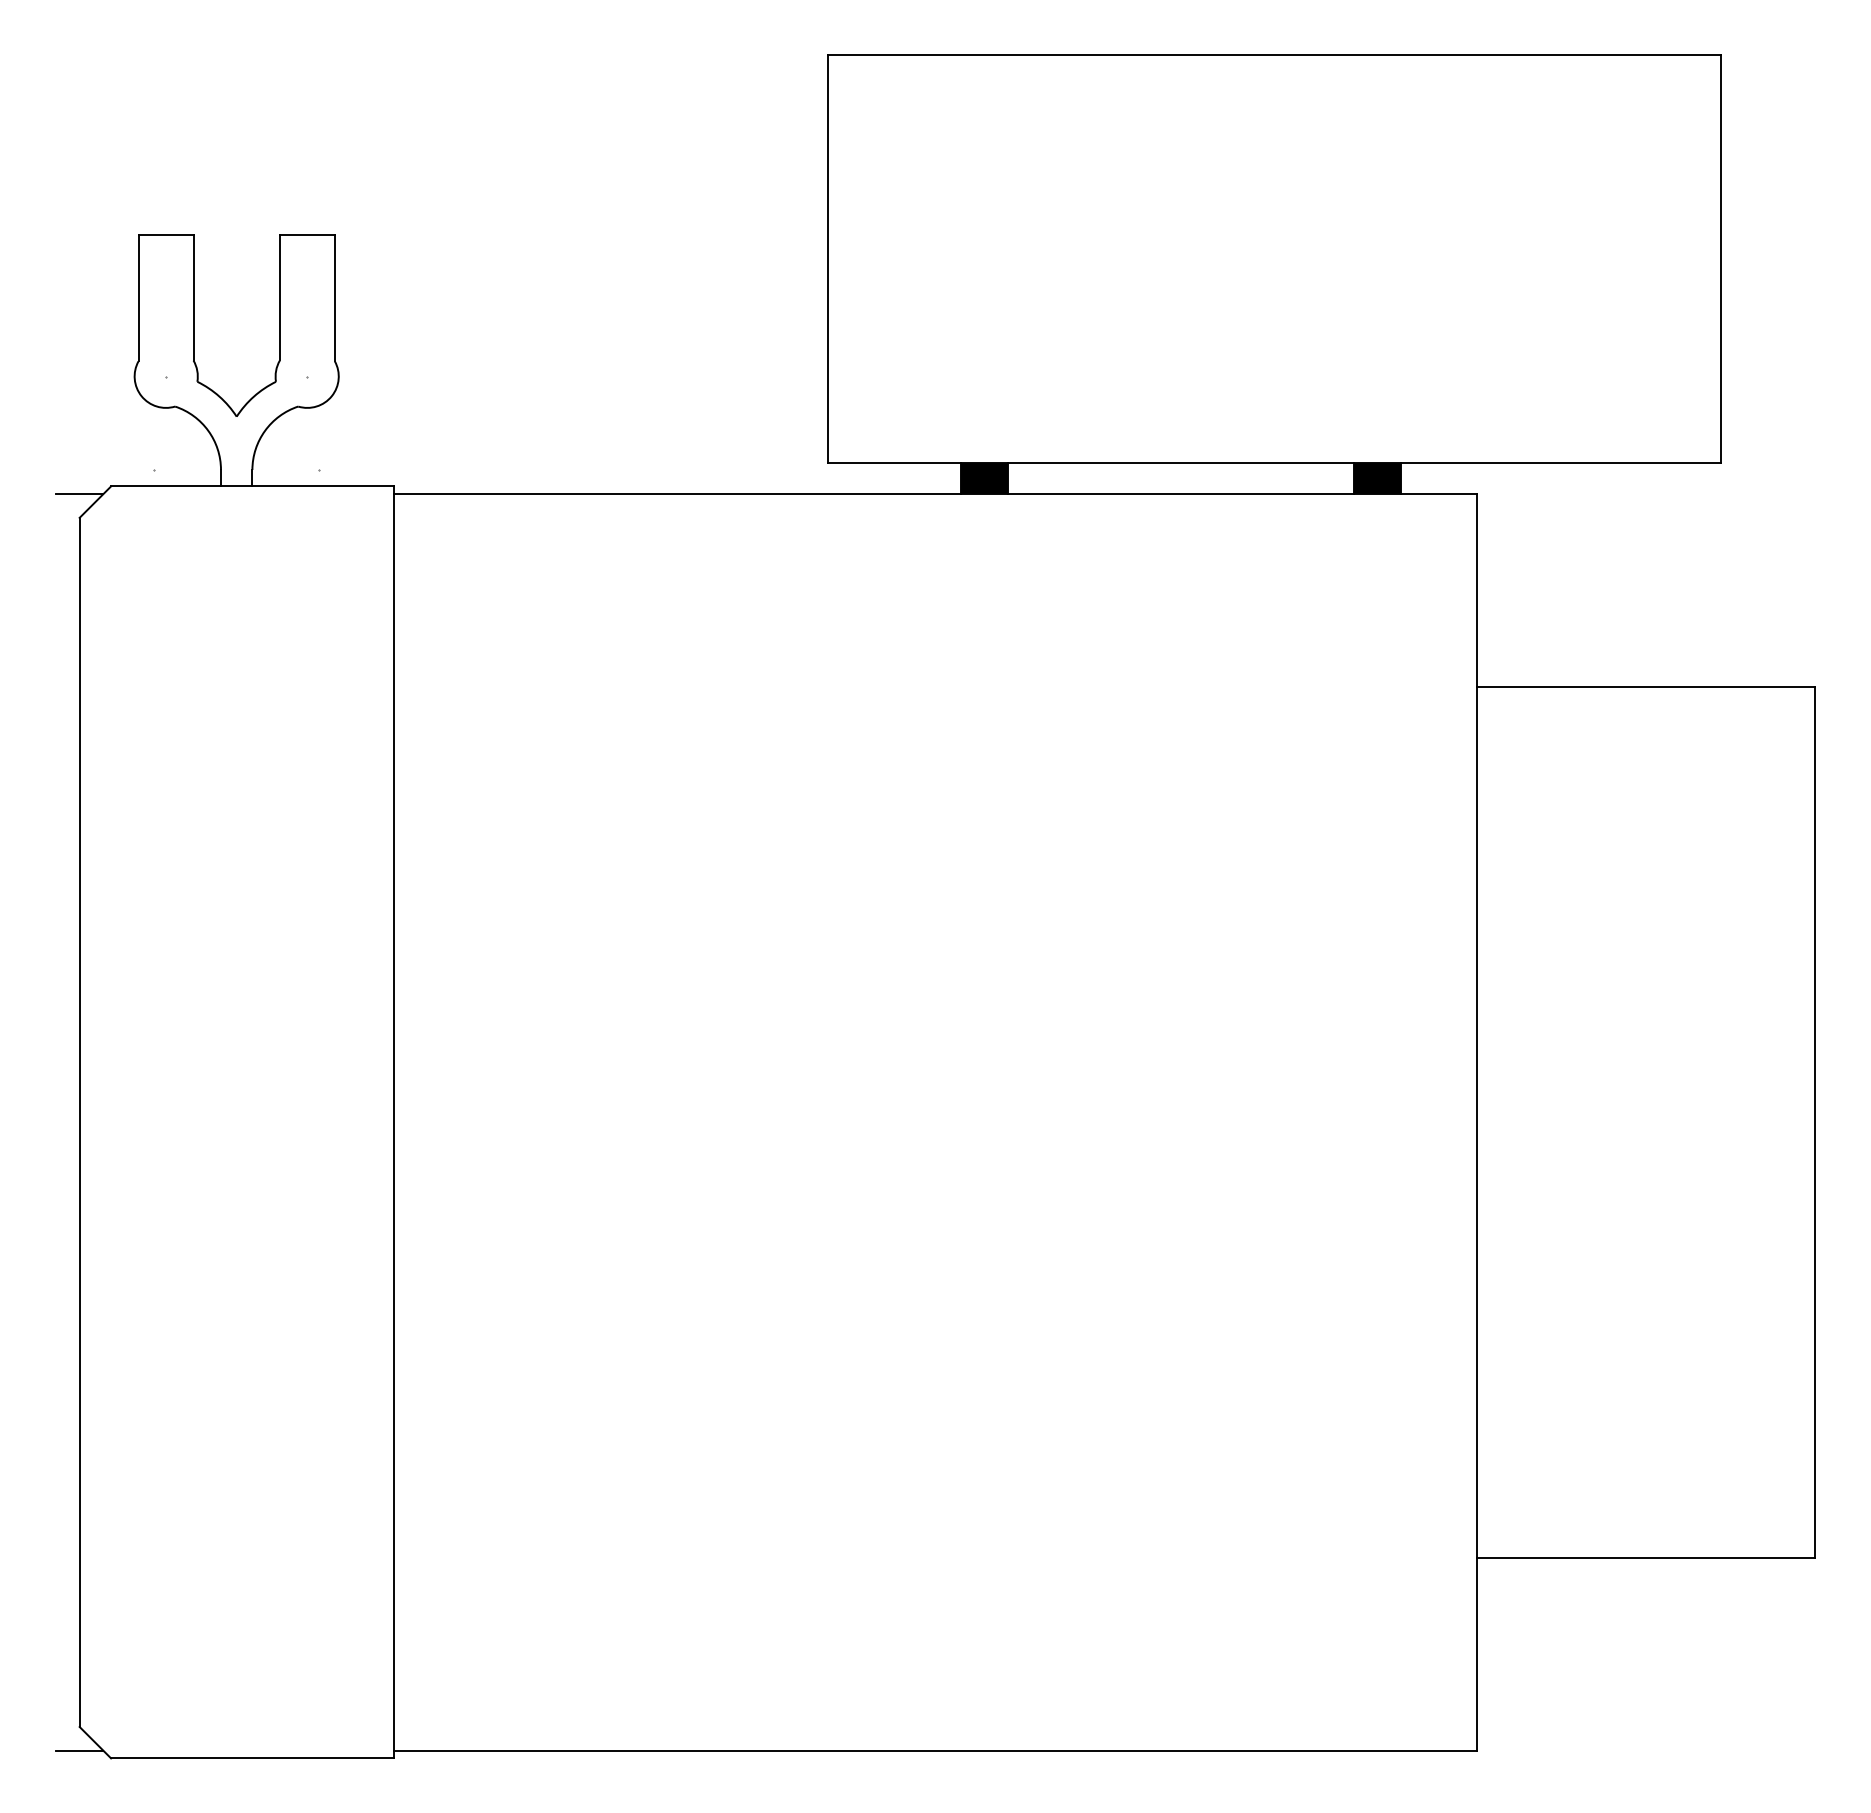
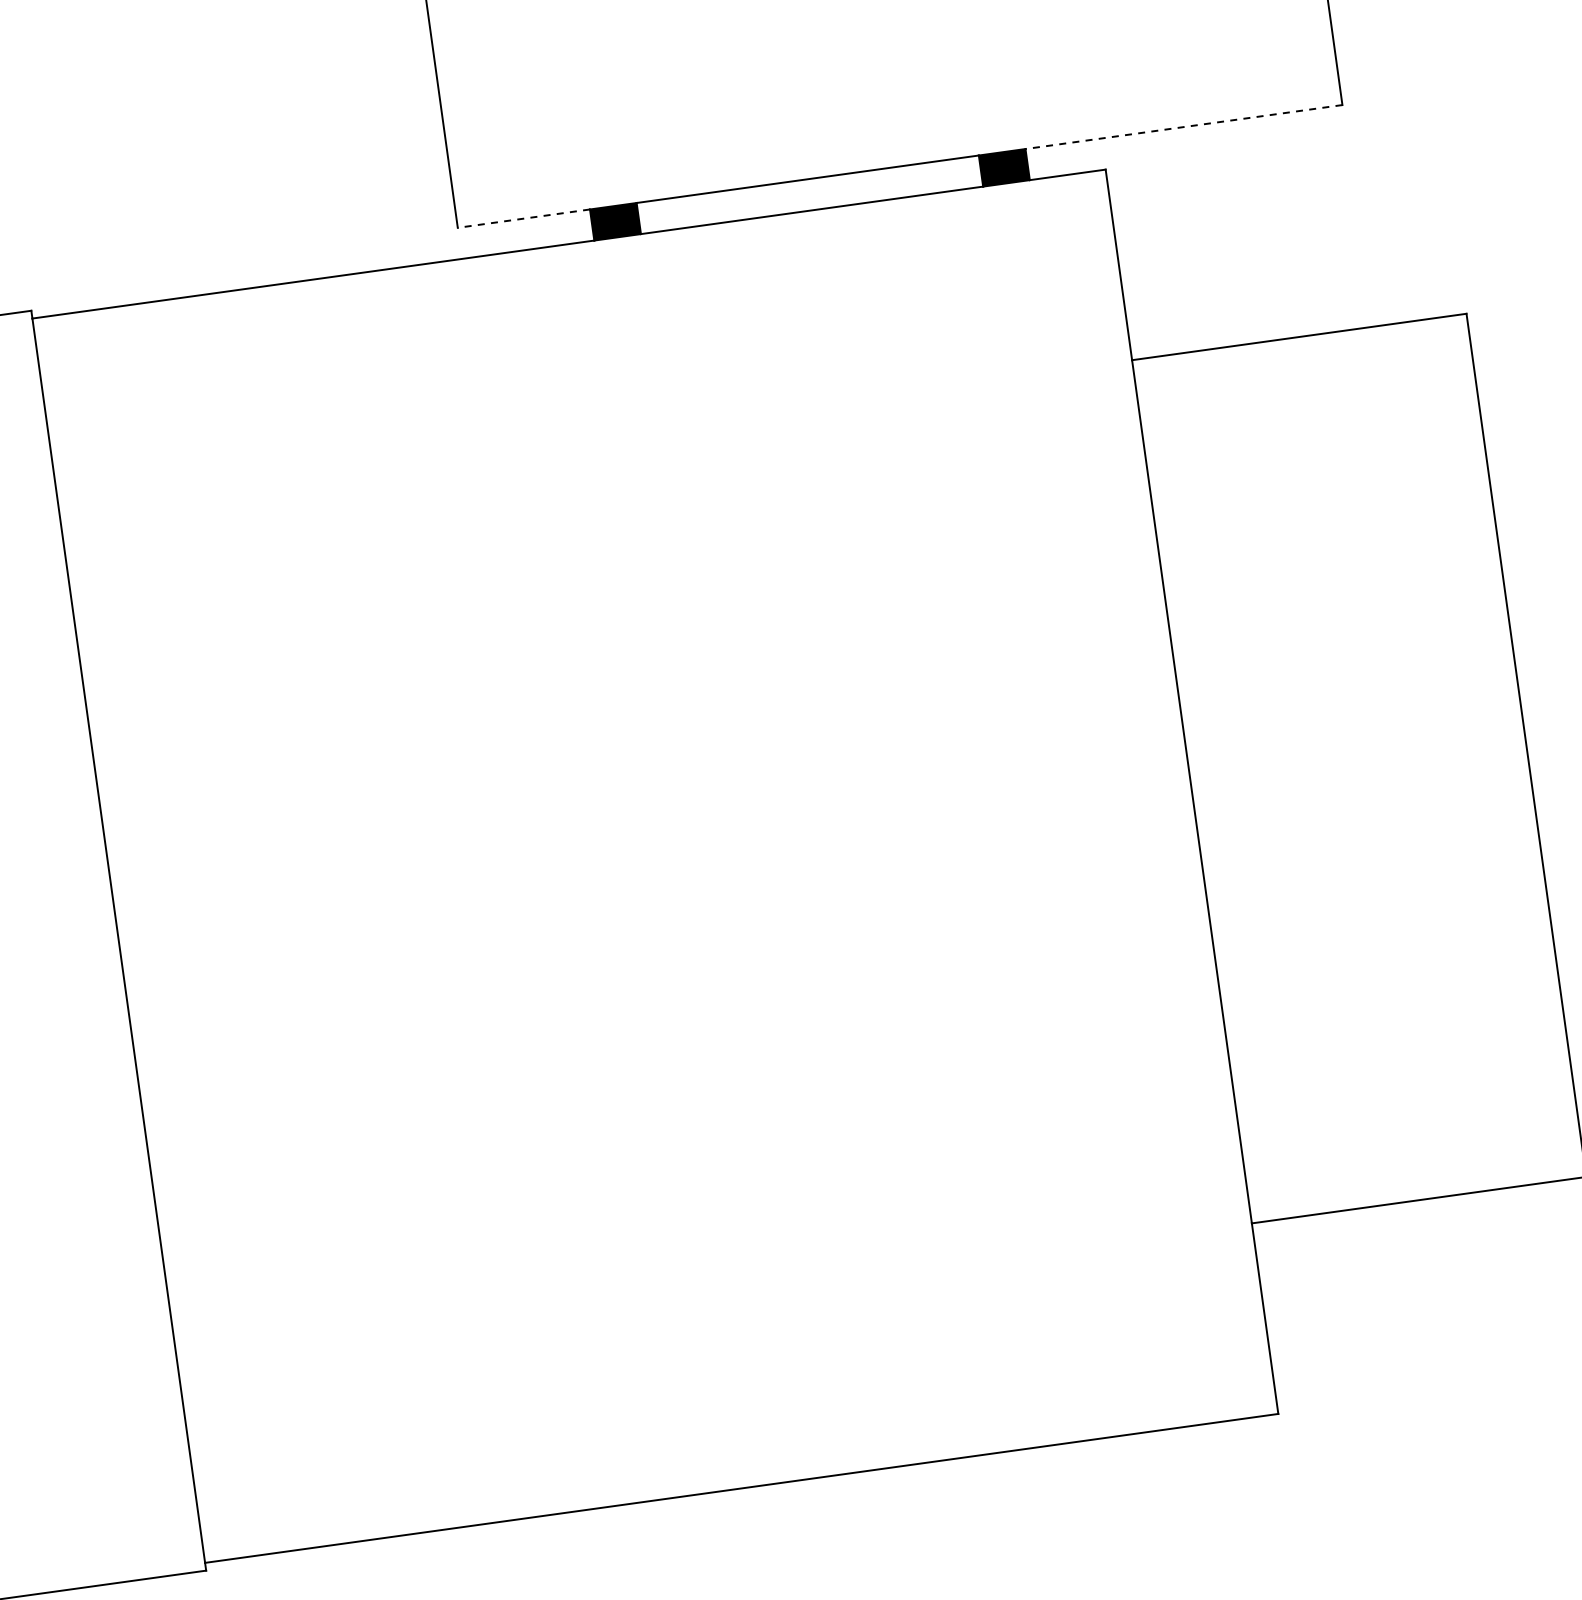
line: (894, 462) -> (524, 218), solid -> dashed
line: (1560, 462) -> (1183, 126), solid -> dashed

